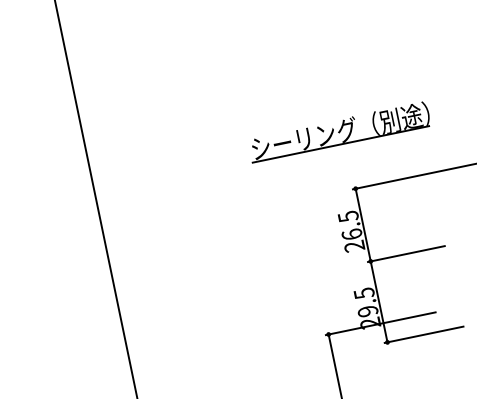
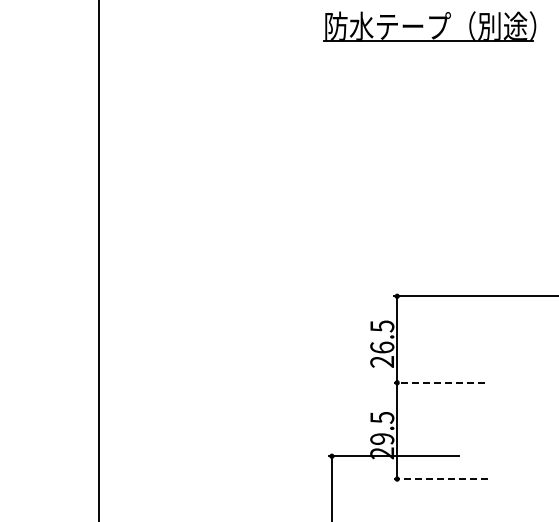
part: (338, 131) -> (391, 227), removed
line: (406, 253) -> (439, 382), solid -> dashed
line: (423, 335) -> (440, 479), solid -> dashed

